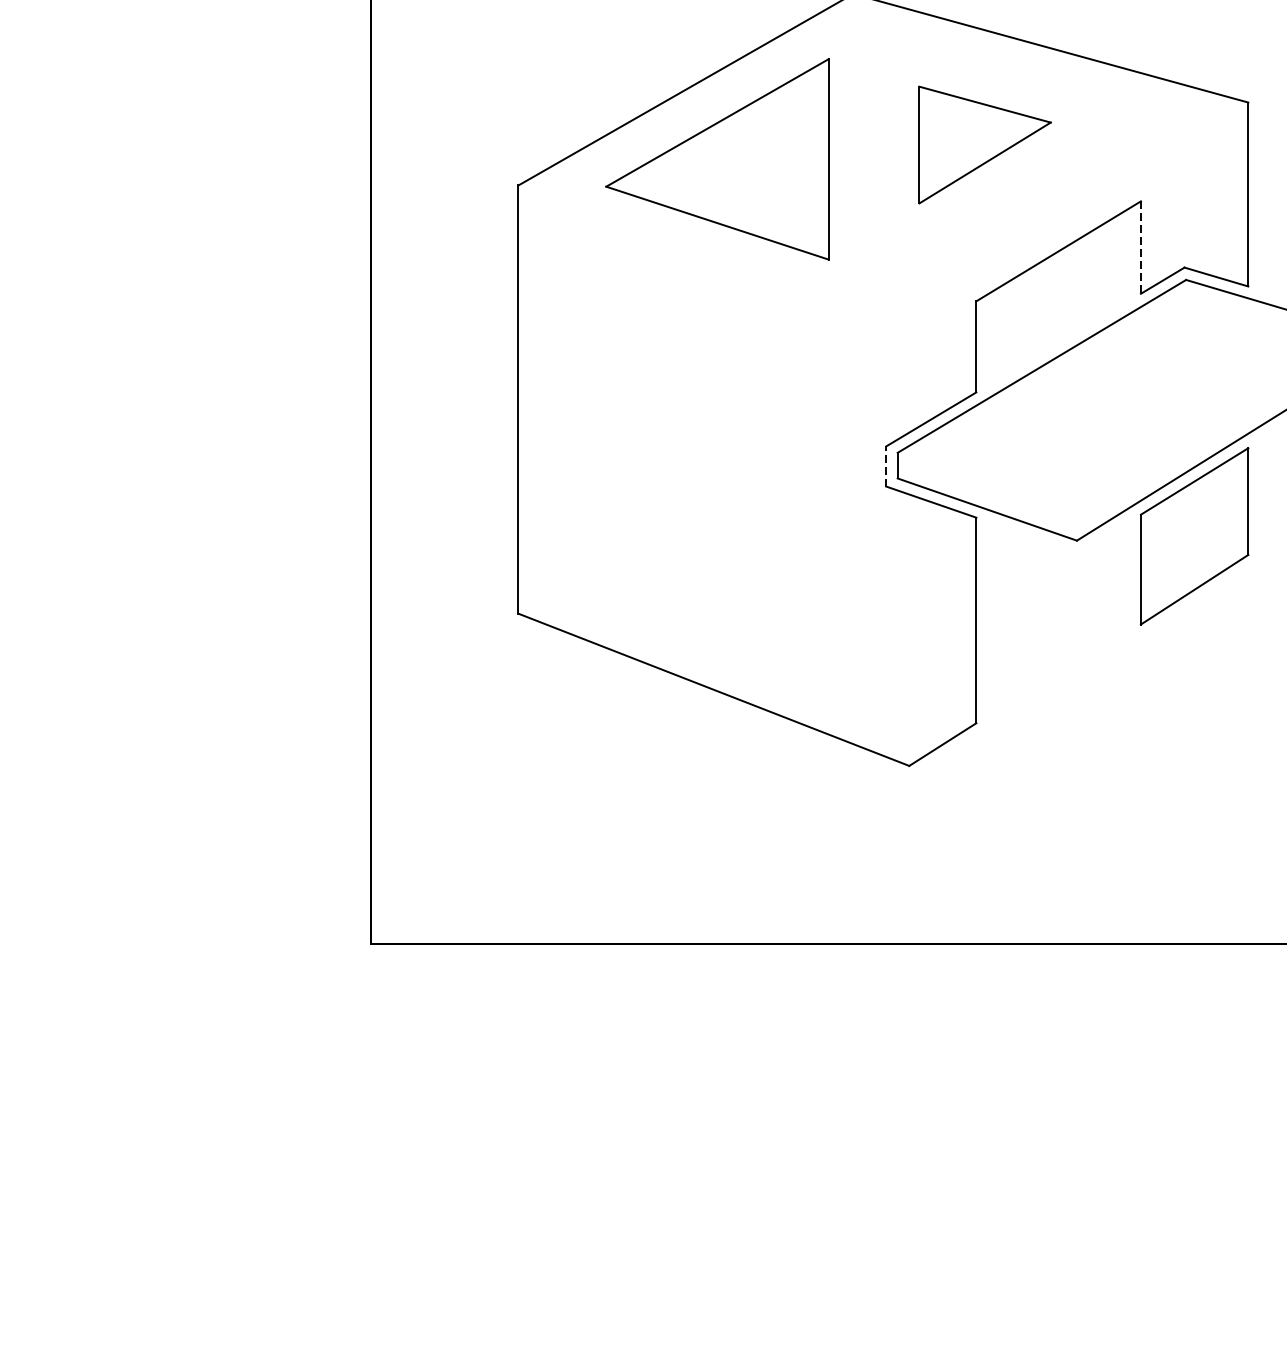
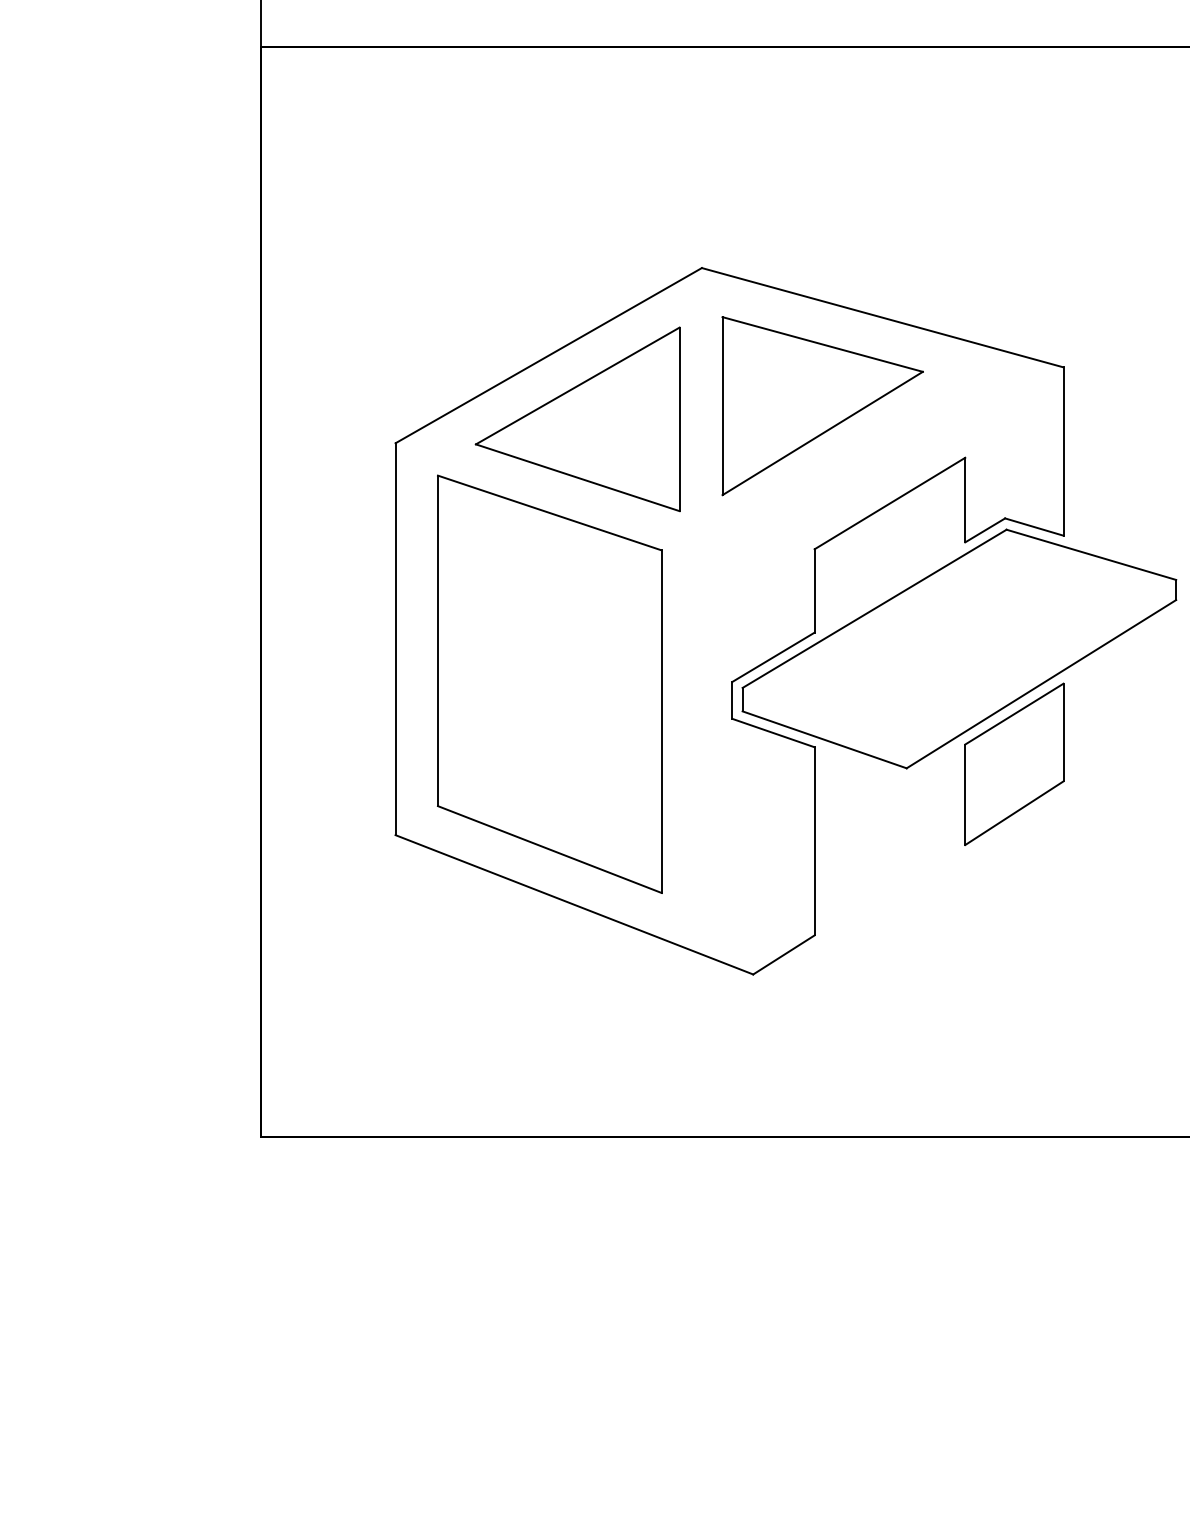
part: (984, 145) -> (822, 406), size x1.67
line: (1141, 248) -> (965, 500), dashed -> solid
part: (686, 447) -> (549, 683), added
line: (886, 465) -> (732, 699), dashed -> solid

